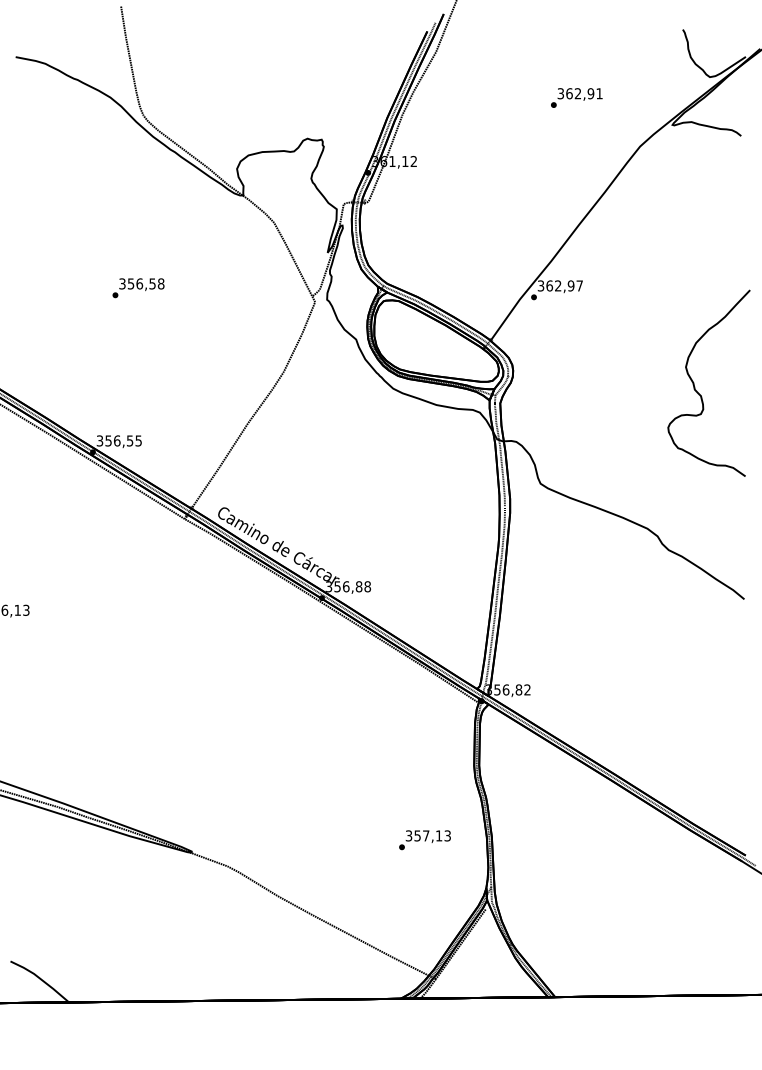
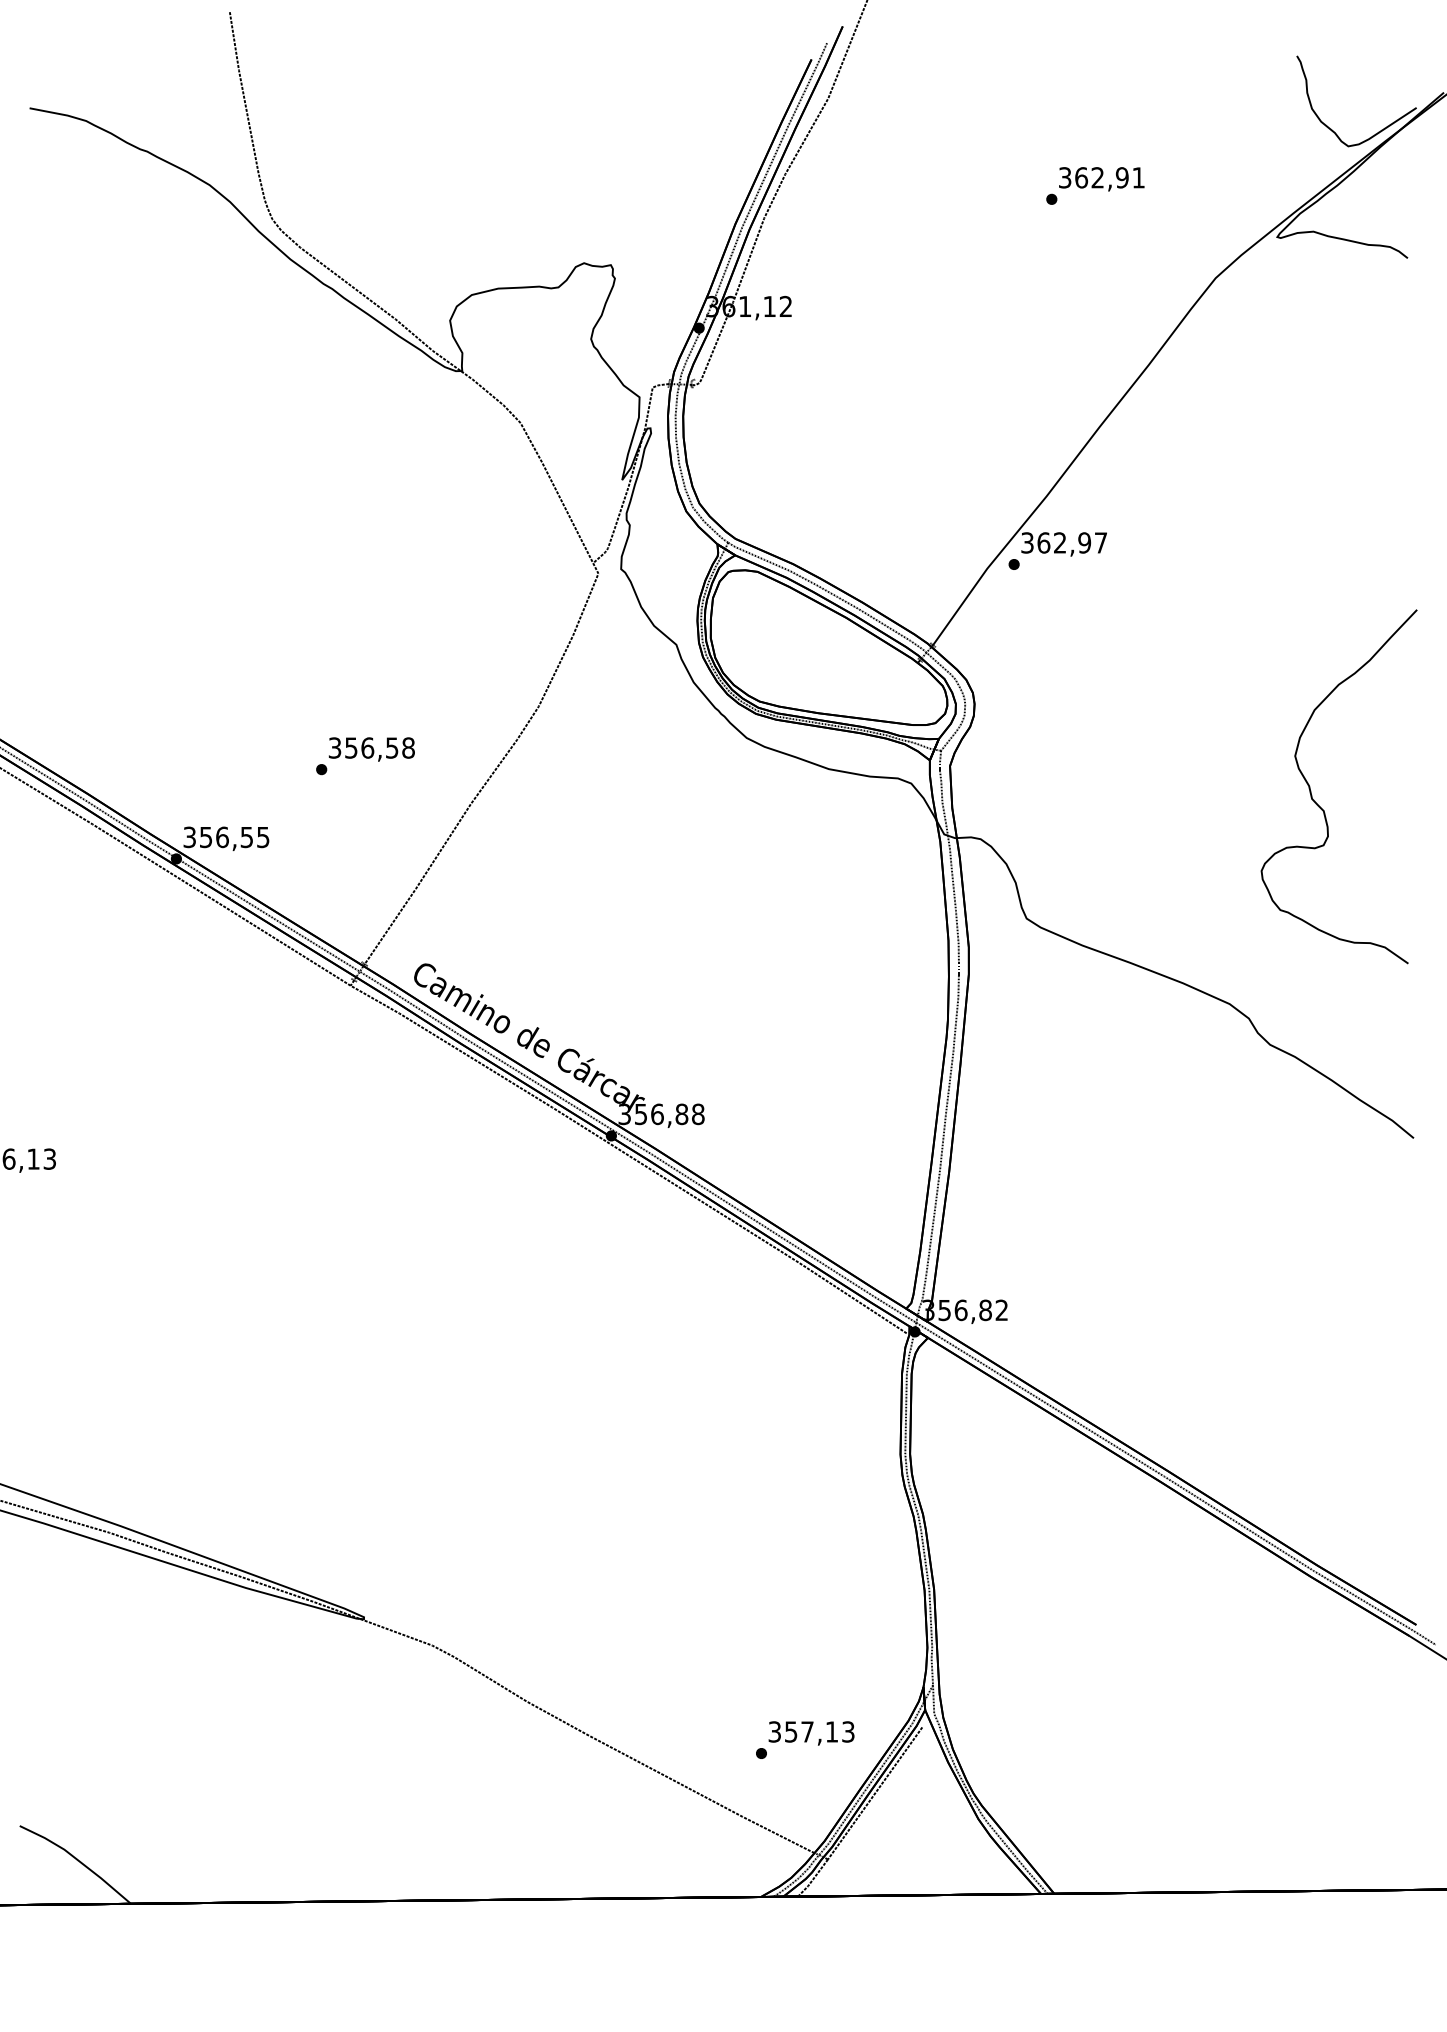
text: (138, 288) -> (365, 756), moved
curve: (695, 387) -> (1313, 794), moved
text: (424, 840) -> (804, 1740), moved

